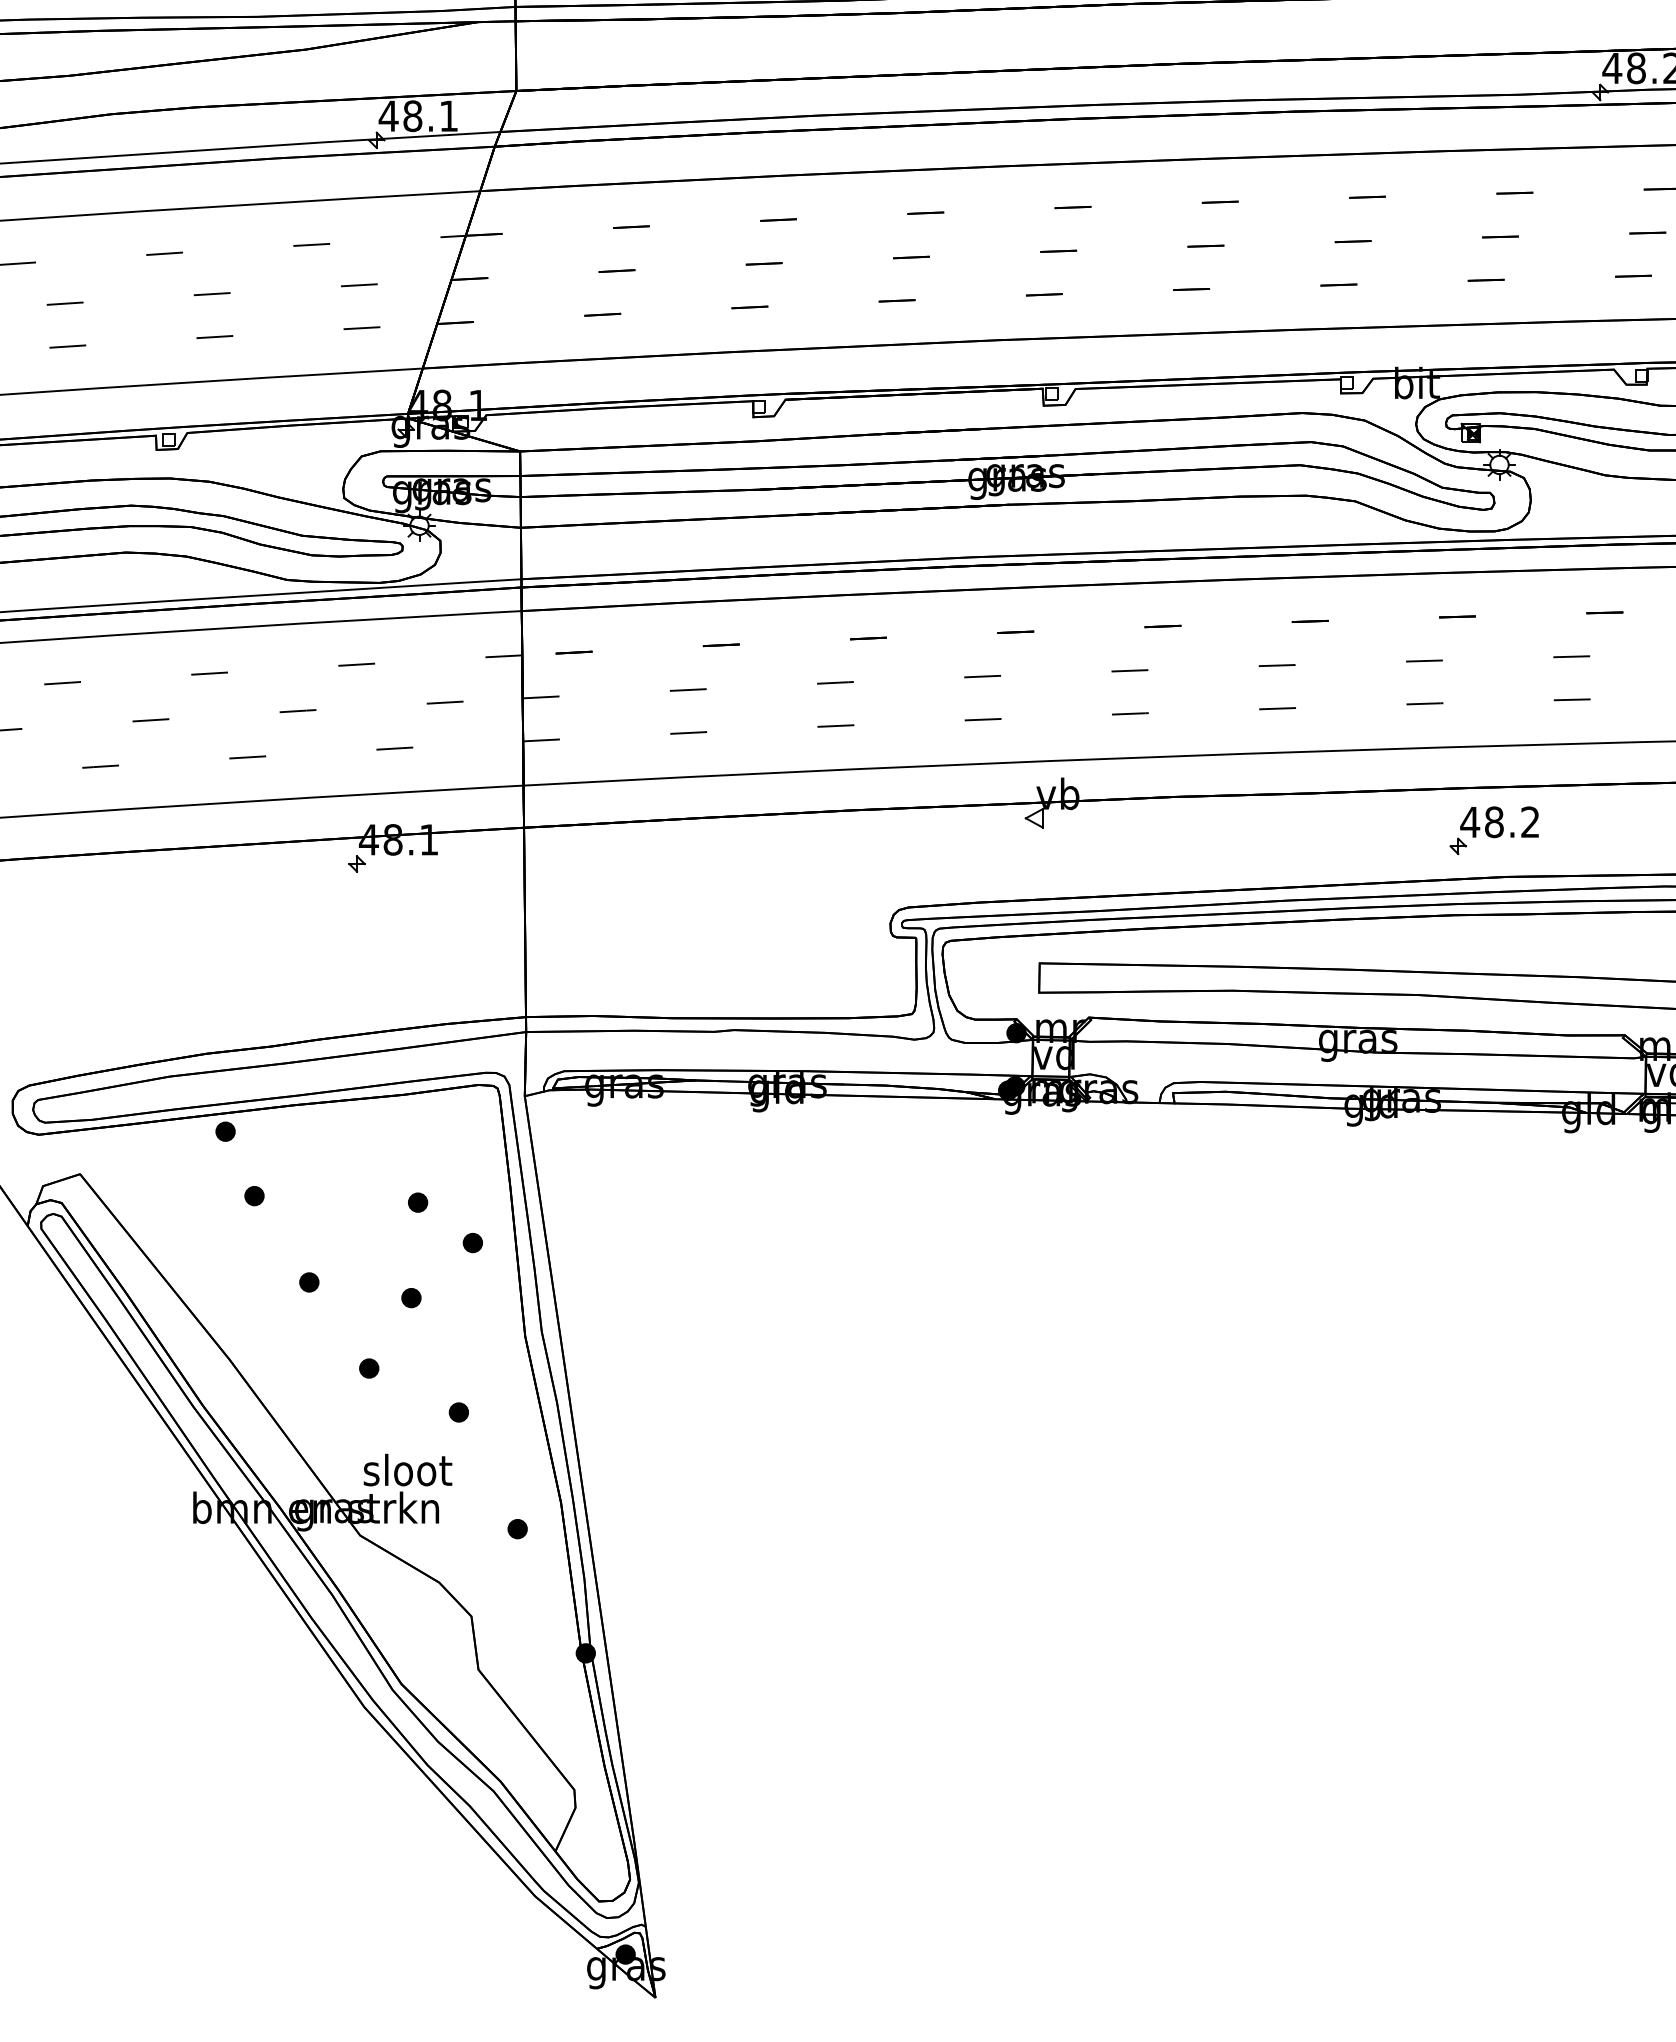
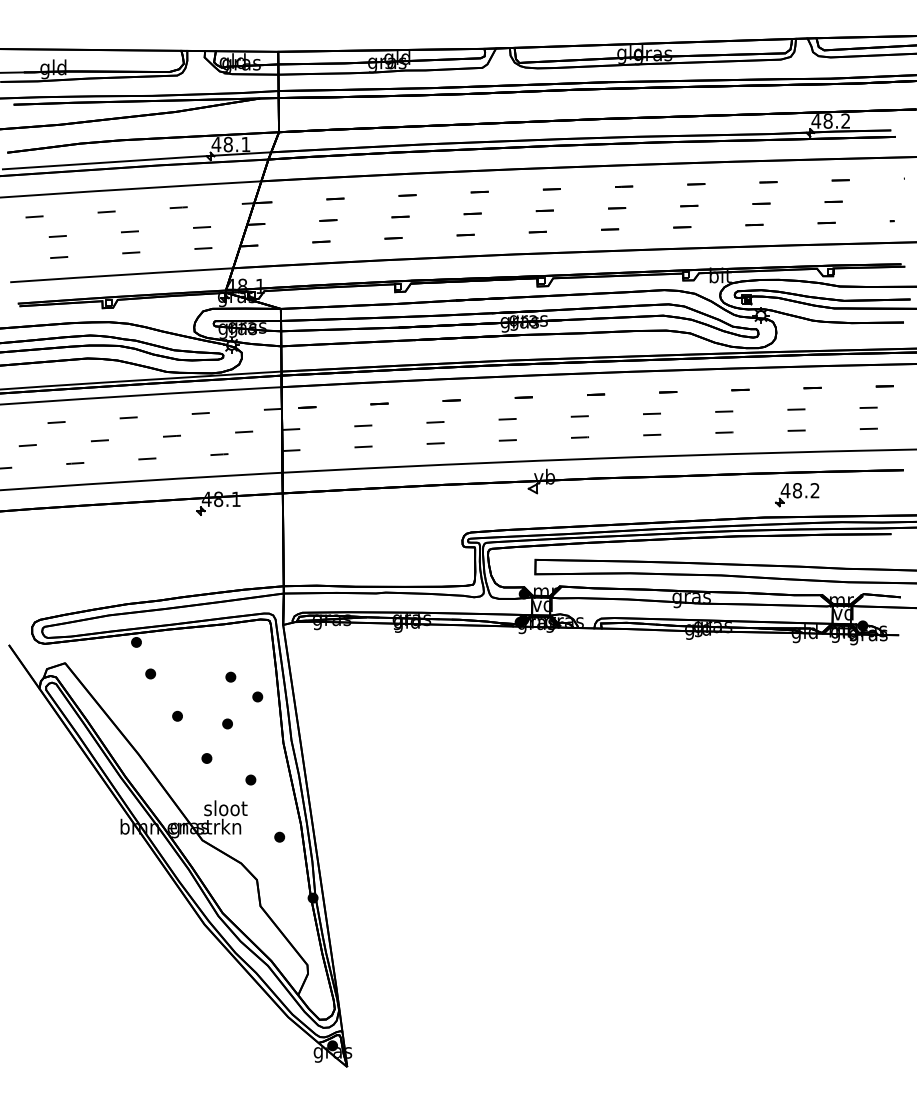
part: (1494, 832) -> (797, 495), moved

